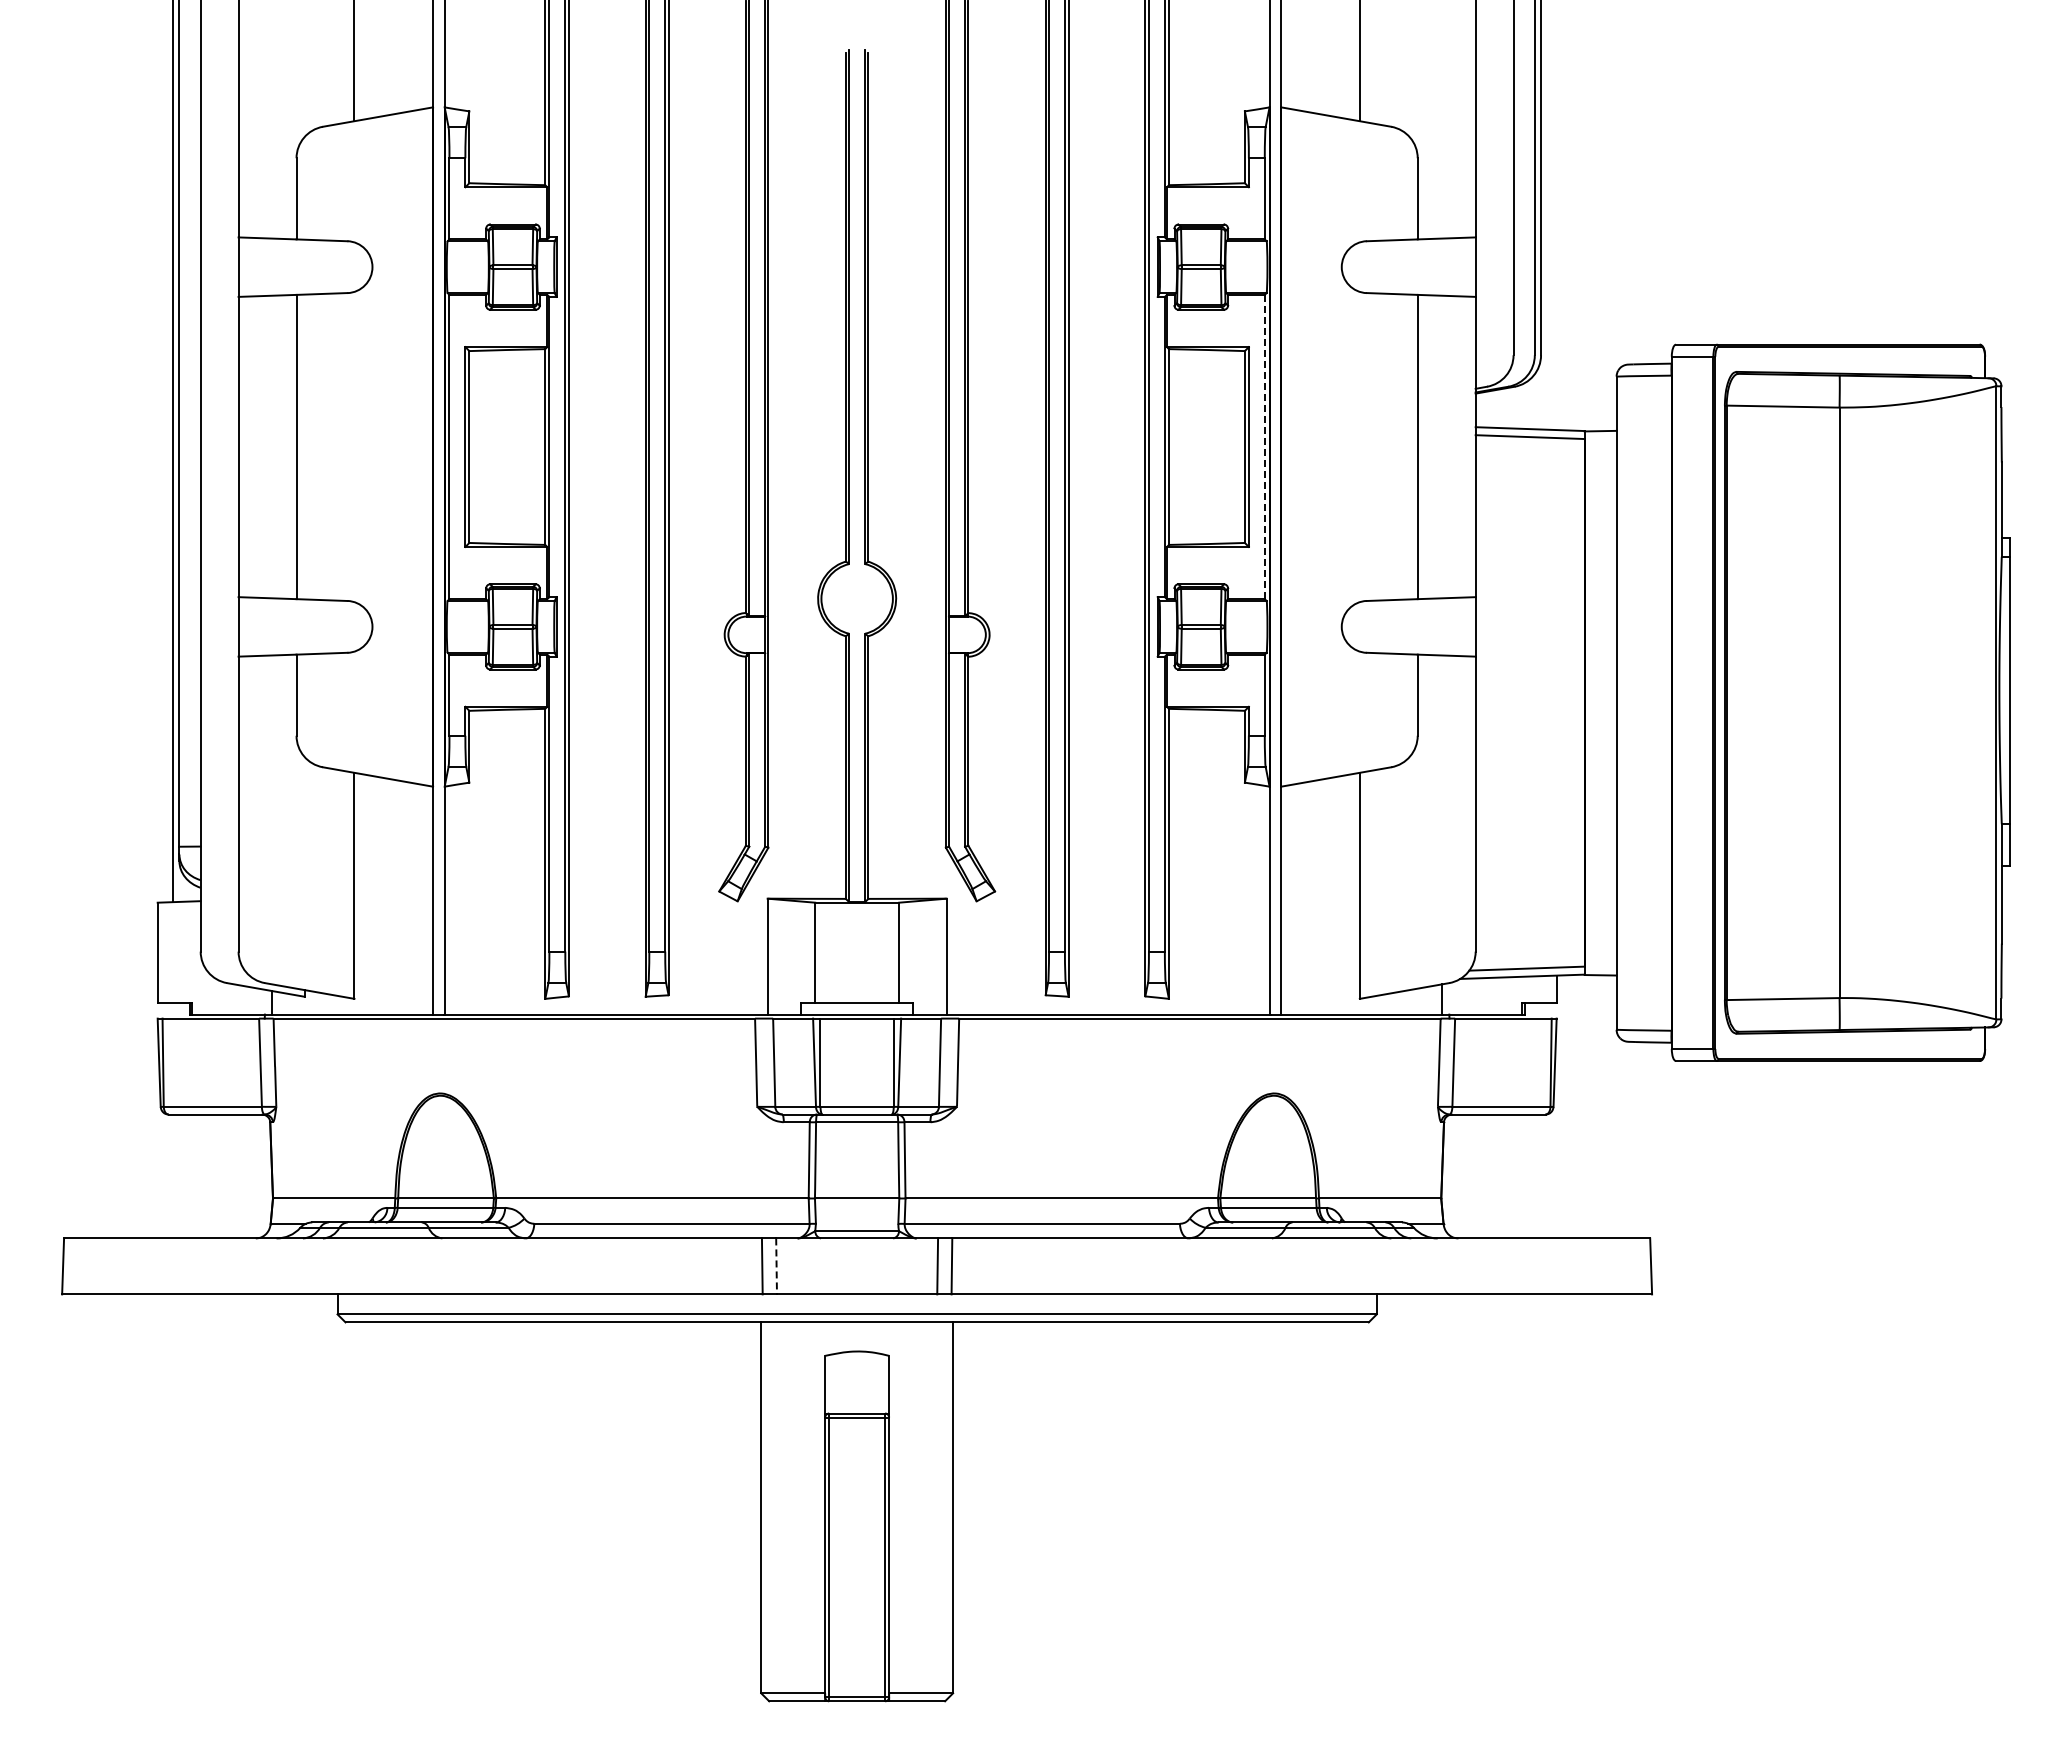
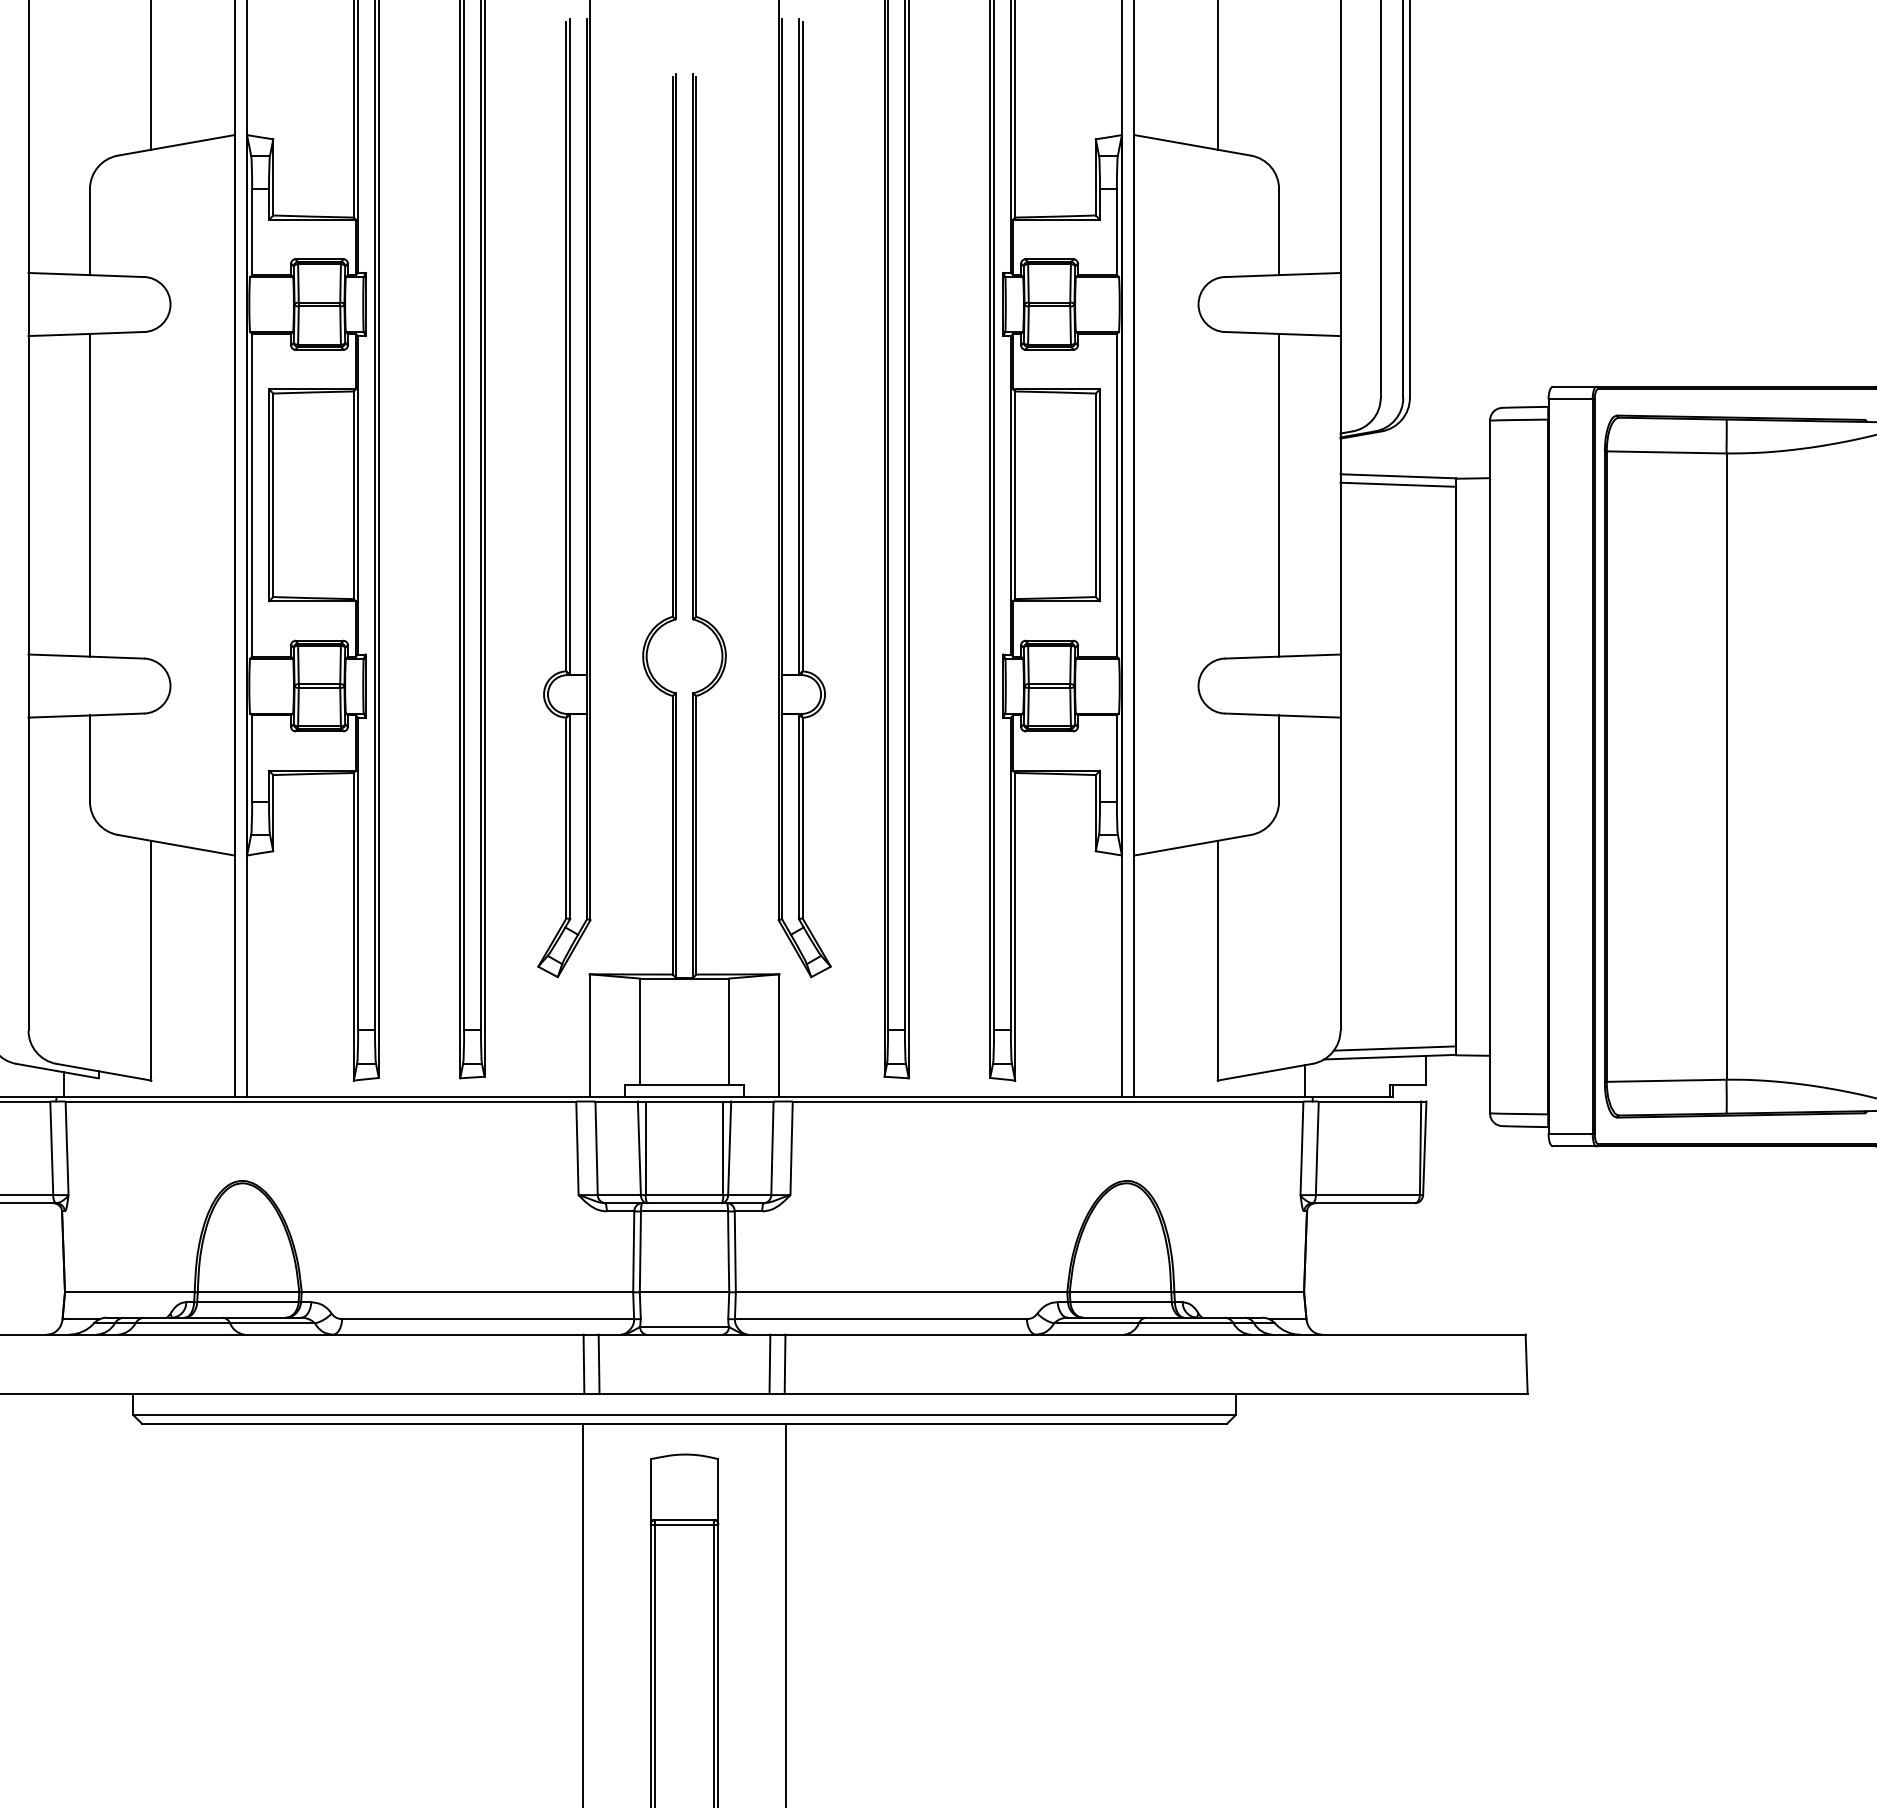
line: (1264, 447) -> (1116, 495), dashed -> solid
line: (776, 1266) -> (599, 1364), dashed -> solid

